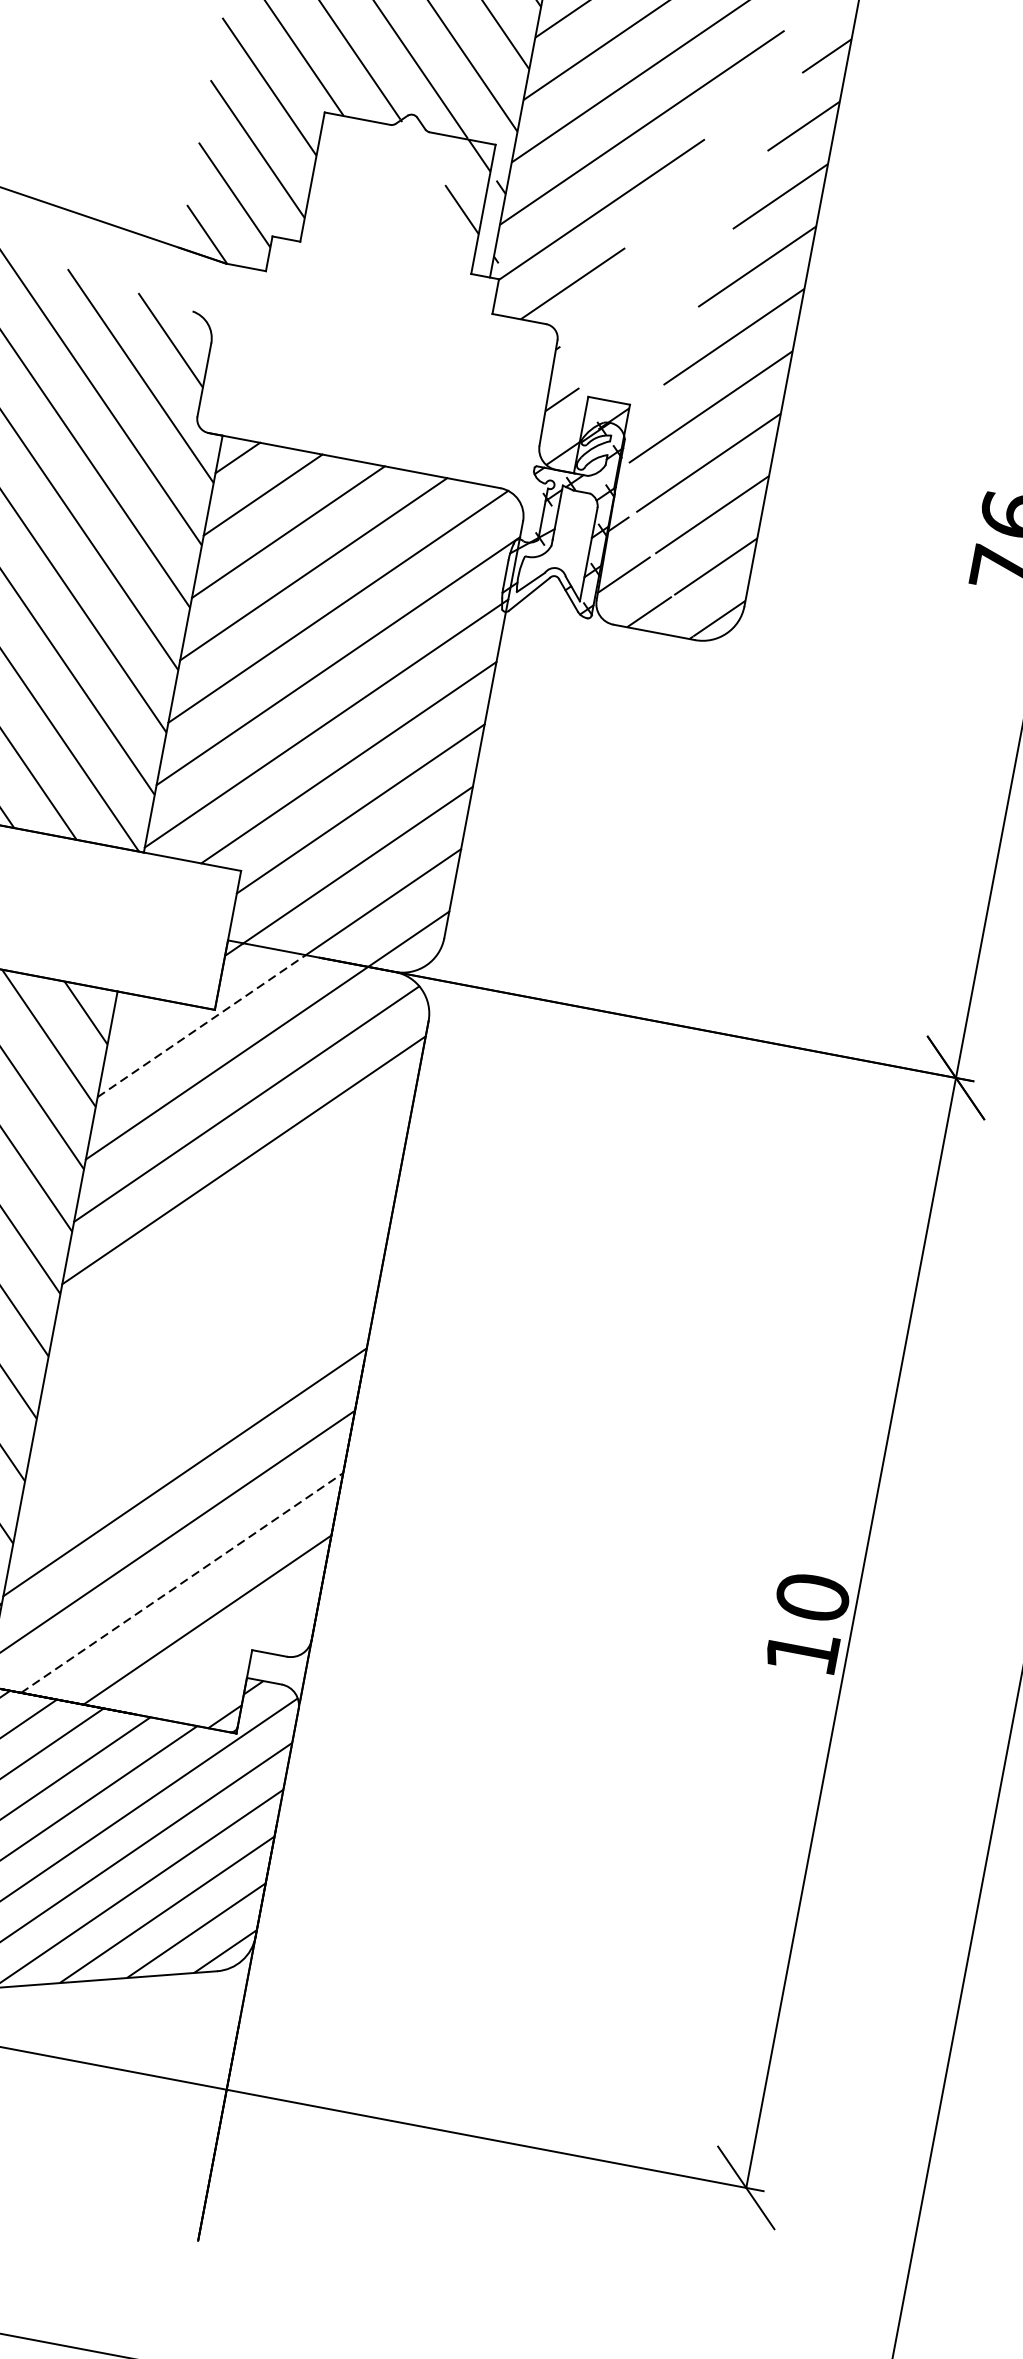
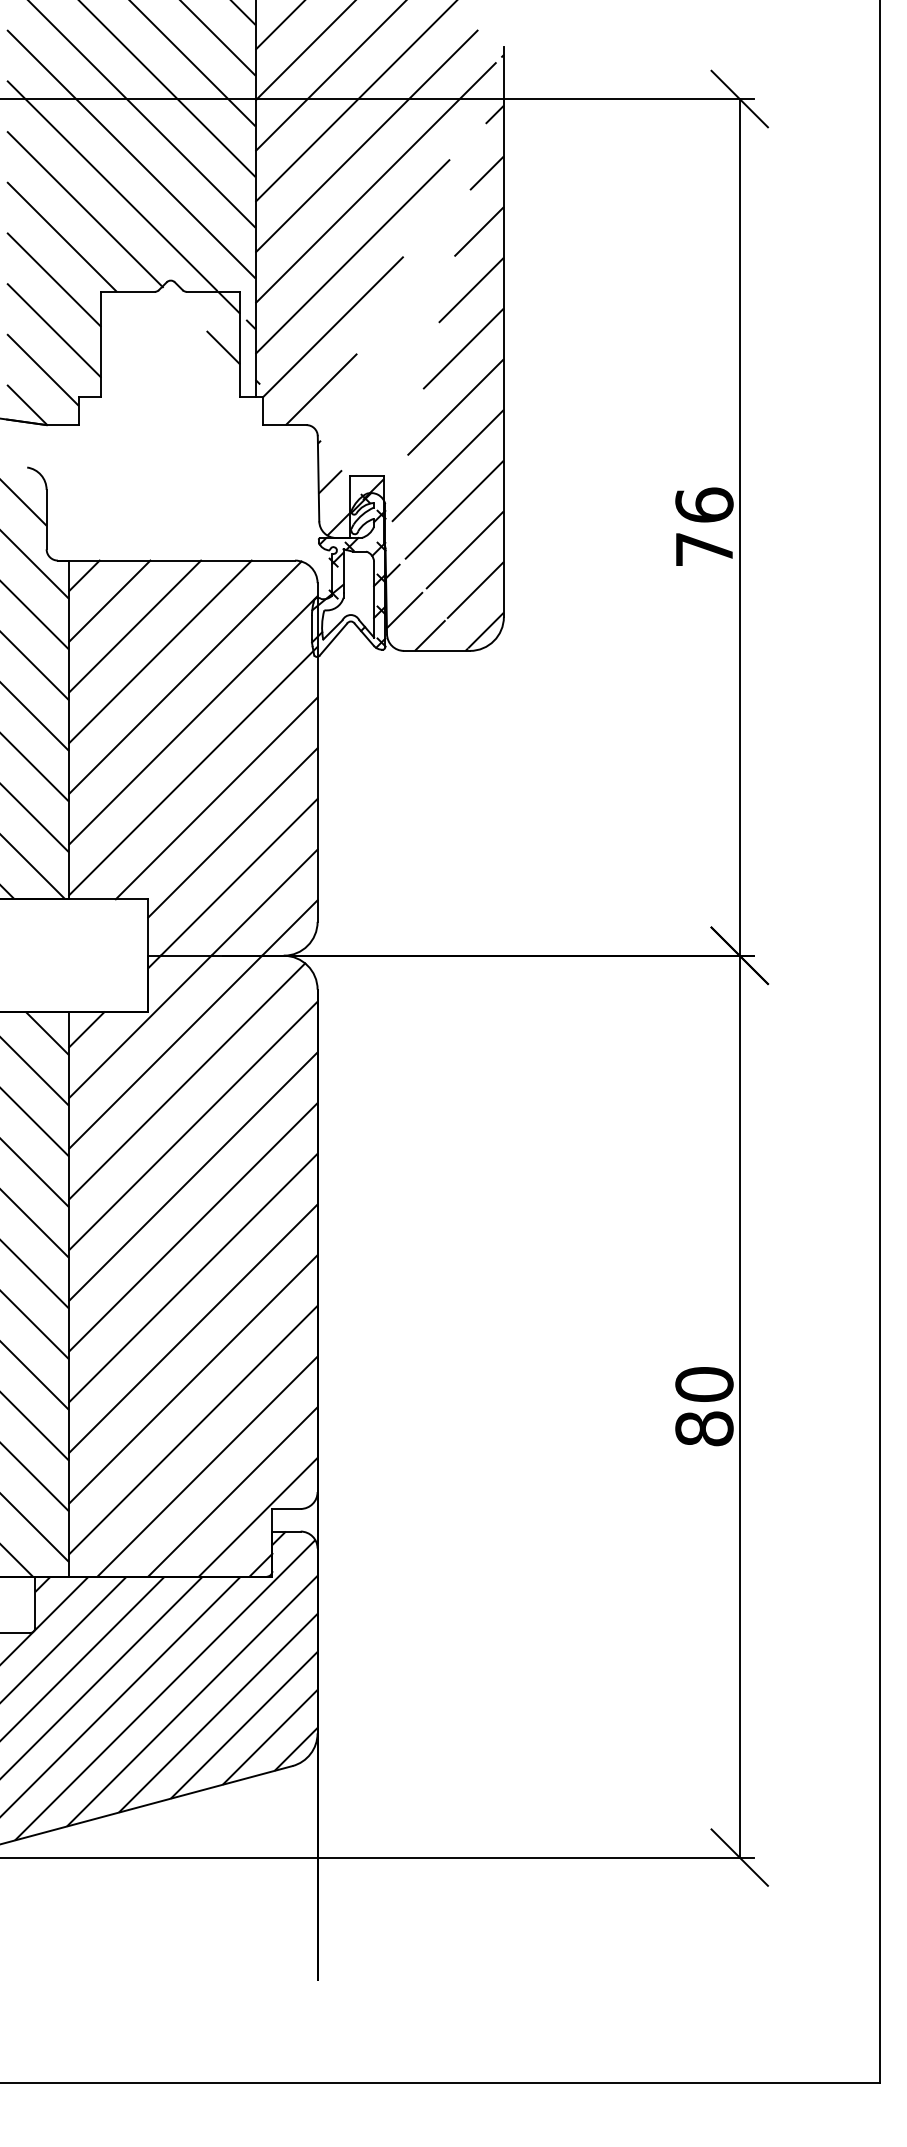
line: (134, 1016) -> (86, 1029), added
line: (202, 1025) -> (140, 1026), dashed -> solid
line: (232, 1222) -> (193, 1176), added
line: (220, 1285) -> (193, 1227), added
line: (208, 1346) -> (193, 1277), added
line: (197, 1409) -> (193, 1328), added
line: (182, 1582) -> (207, 1466), dashed -> solid
text: (802, 1651) -> (704, 1428), 10 -> 80
line: (232, 1655) -> (257, 1516), added

